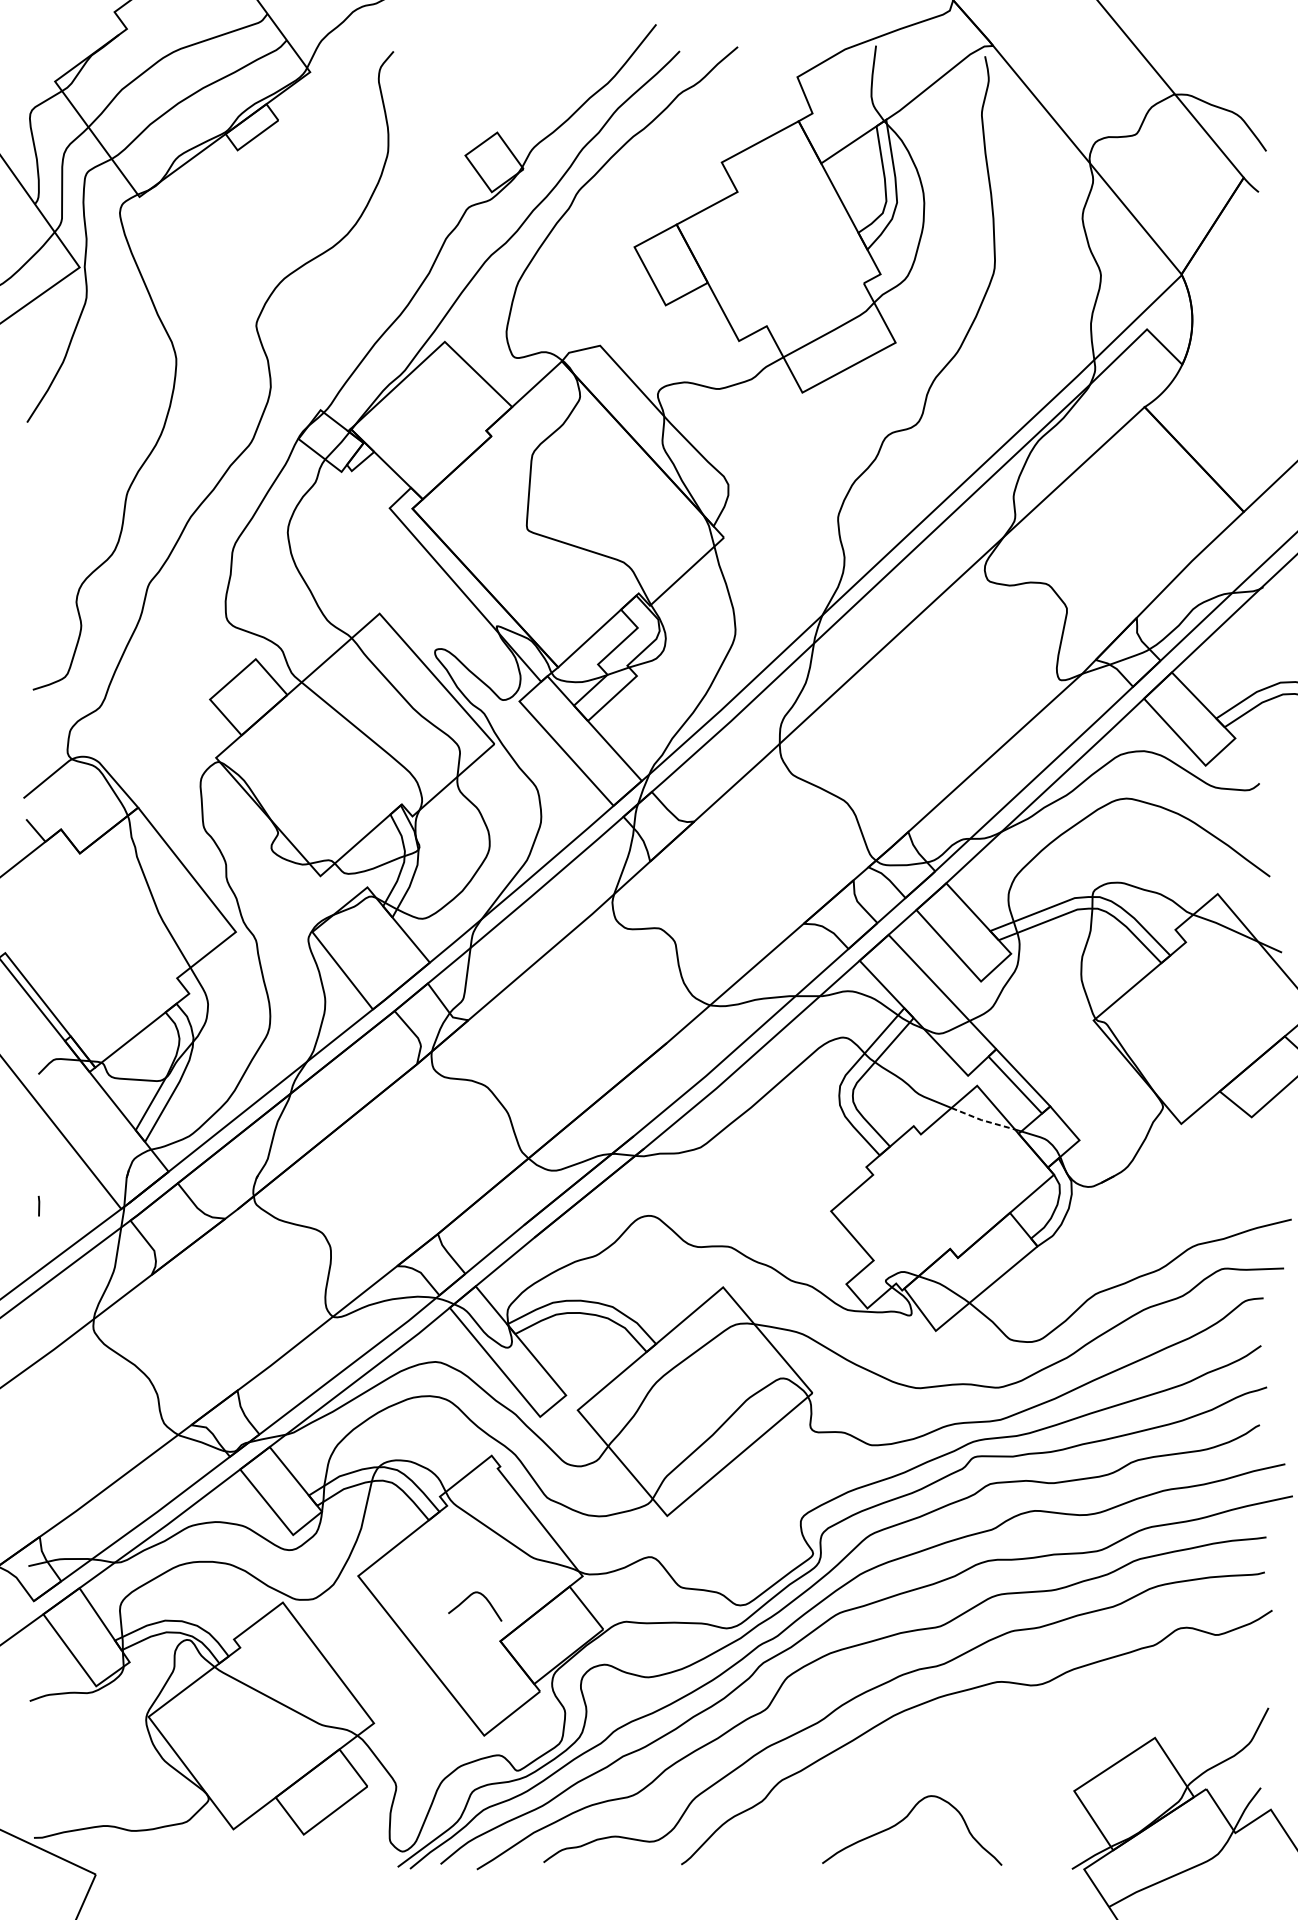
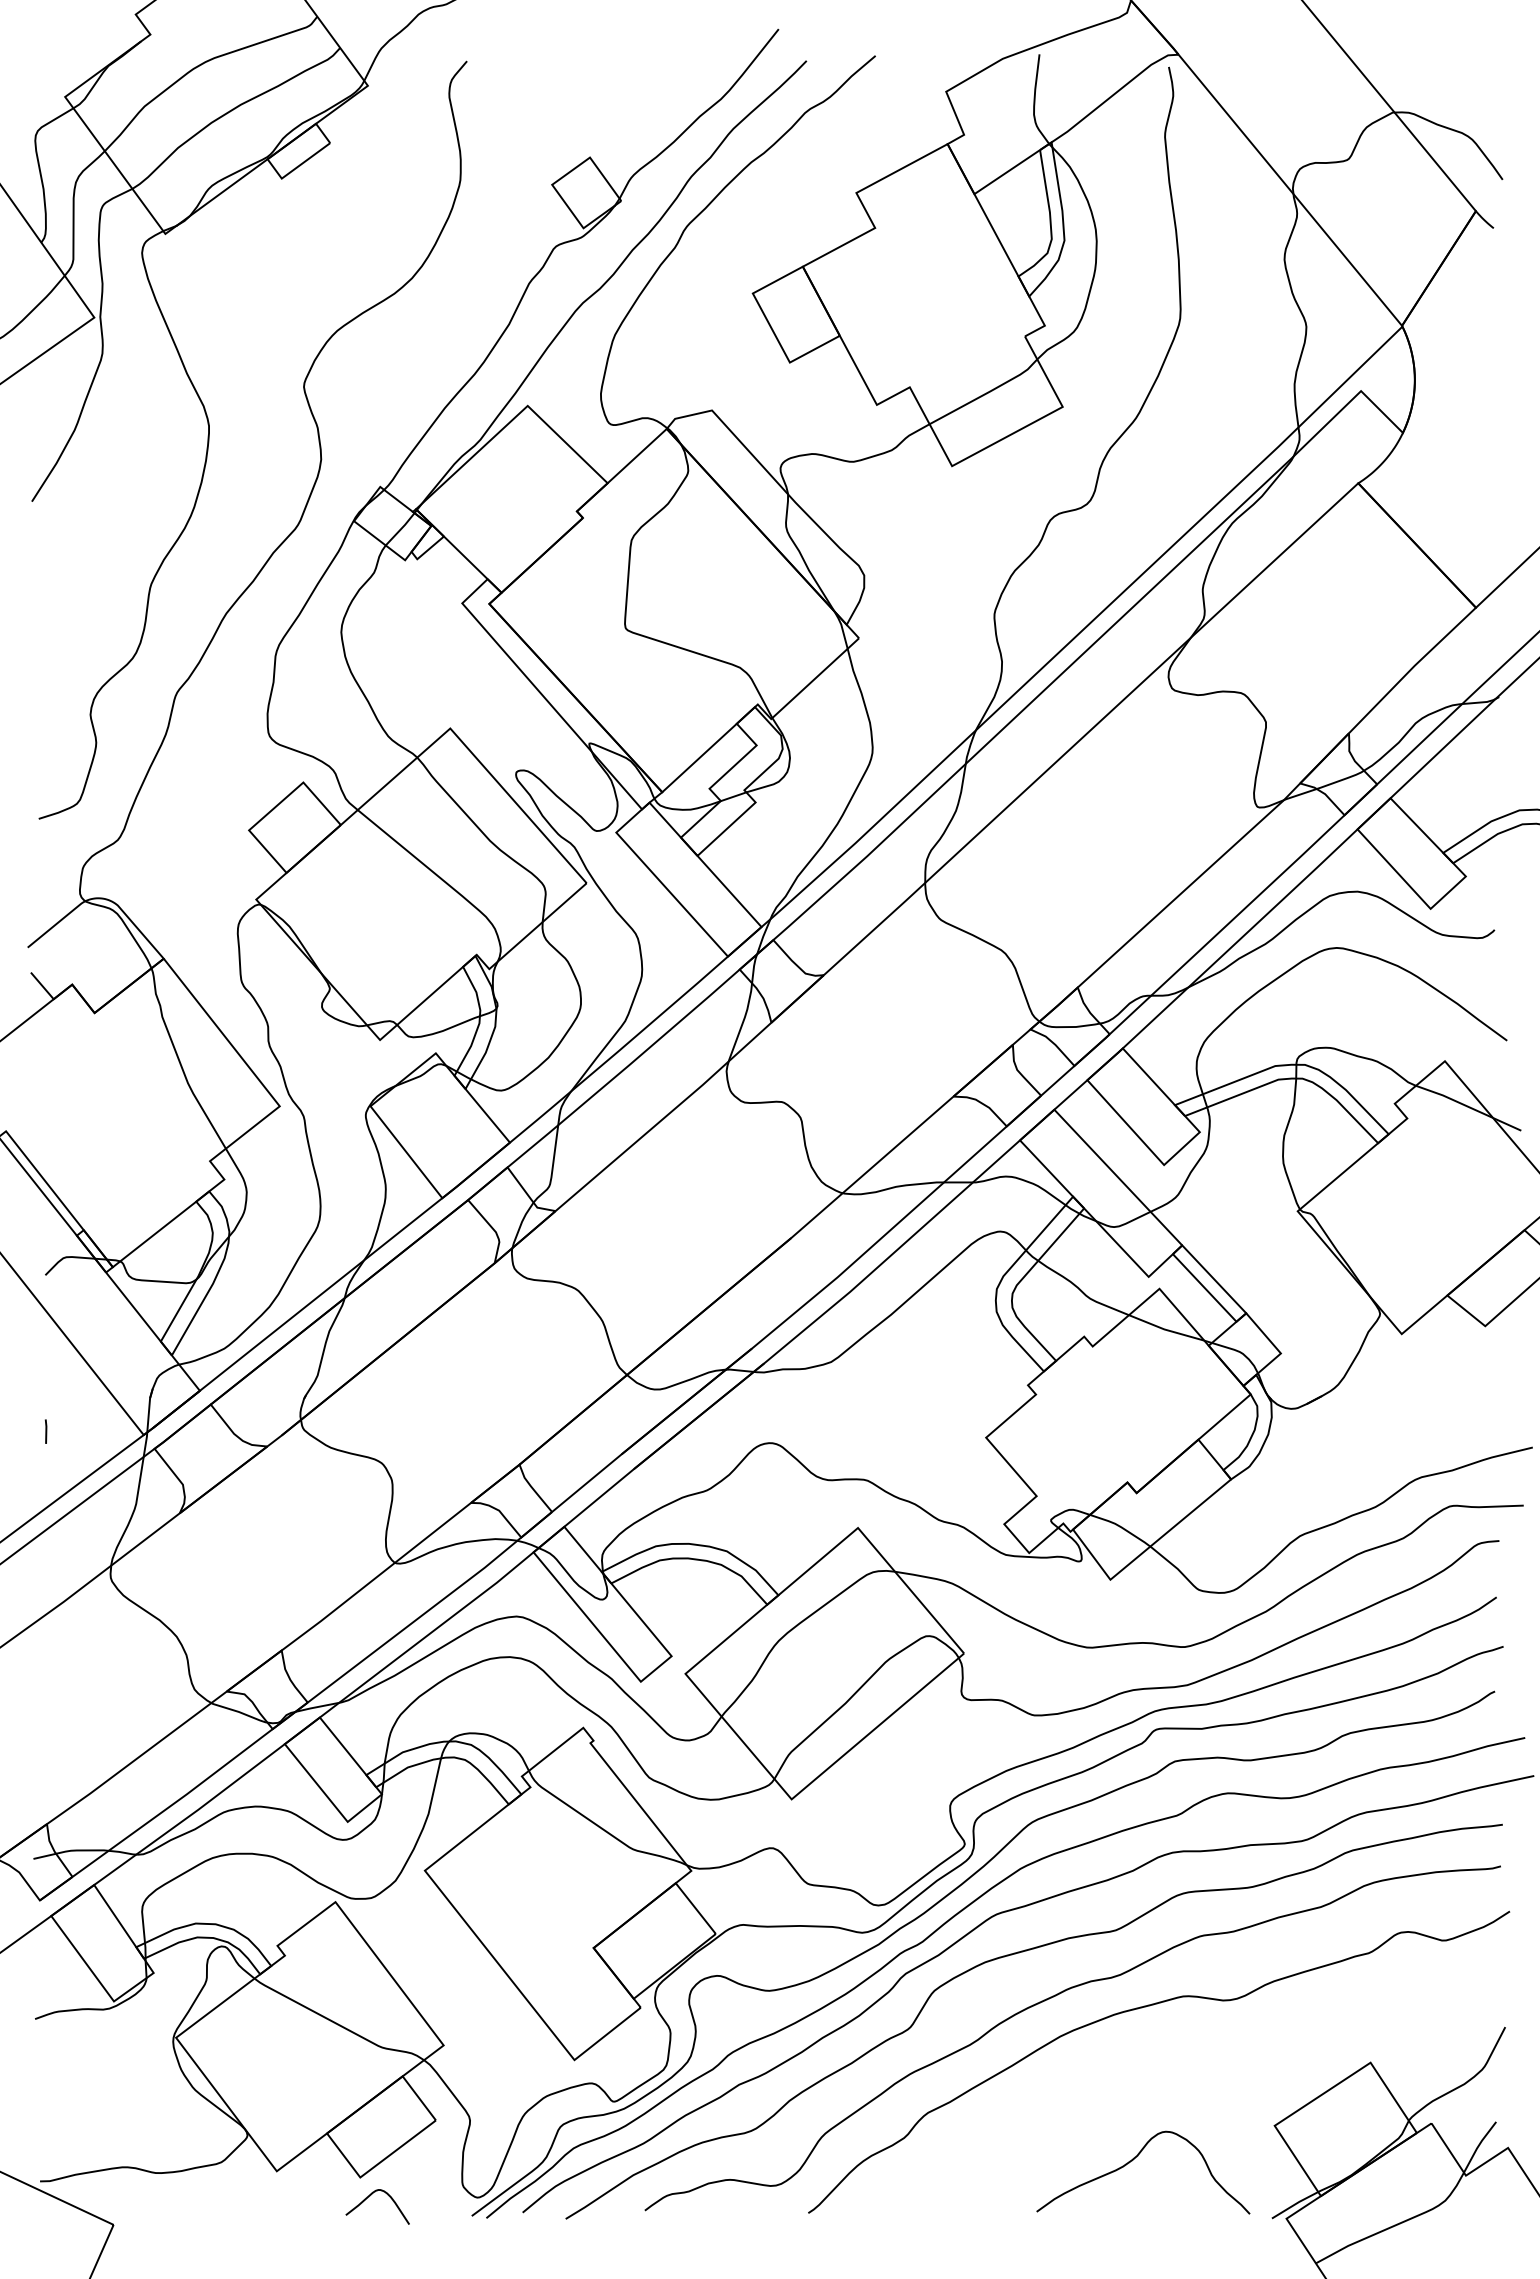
line: (982, 1120) -> (1165, 1329), dashed -> solid
curve: (469, 1597) -> (370, 2196), moved
curve: (903, 1821) -> (1132, 2161), moved

